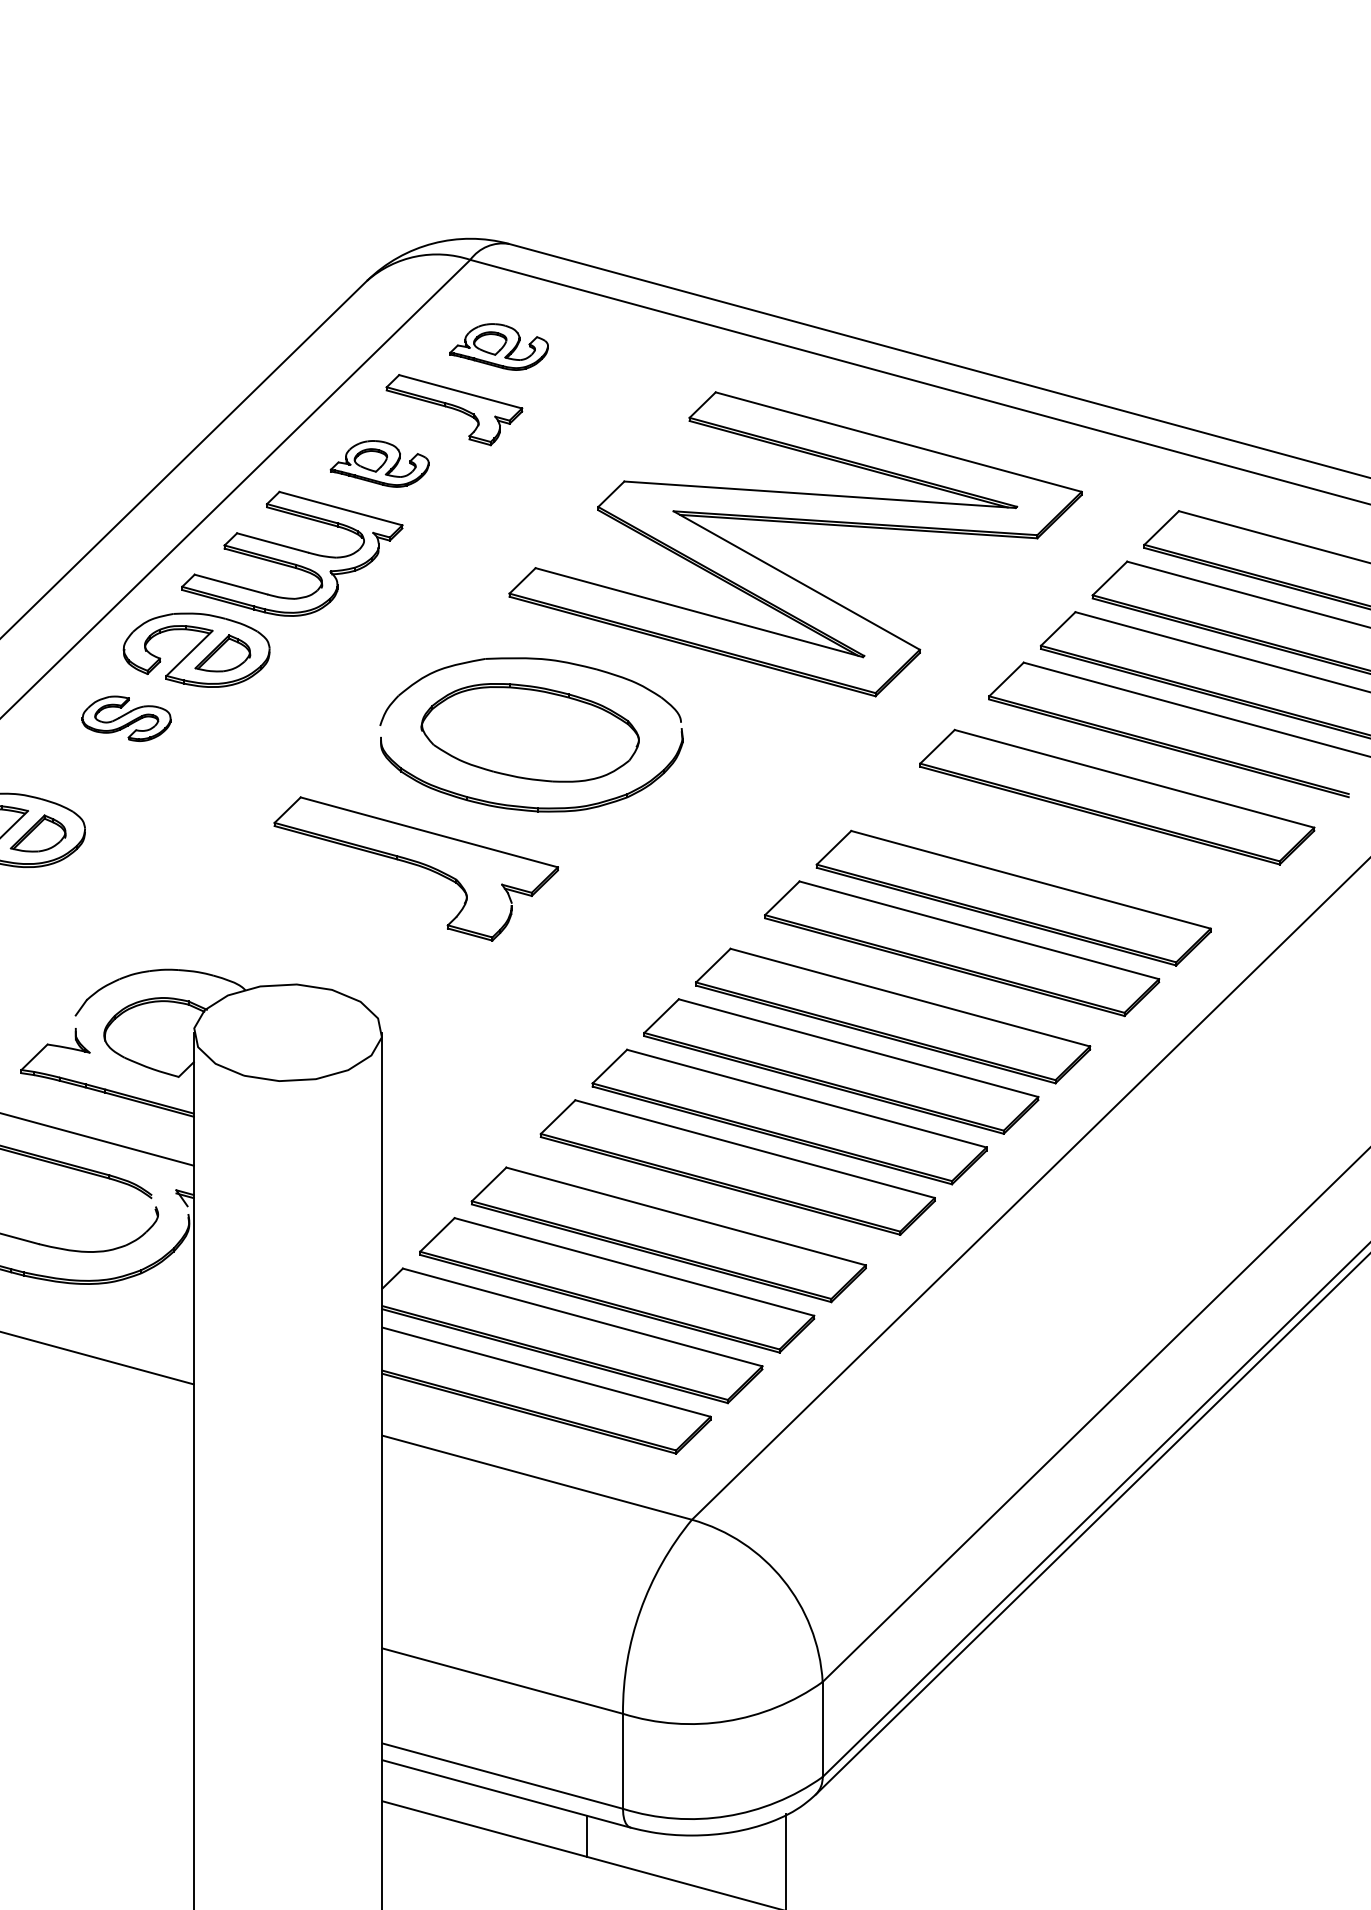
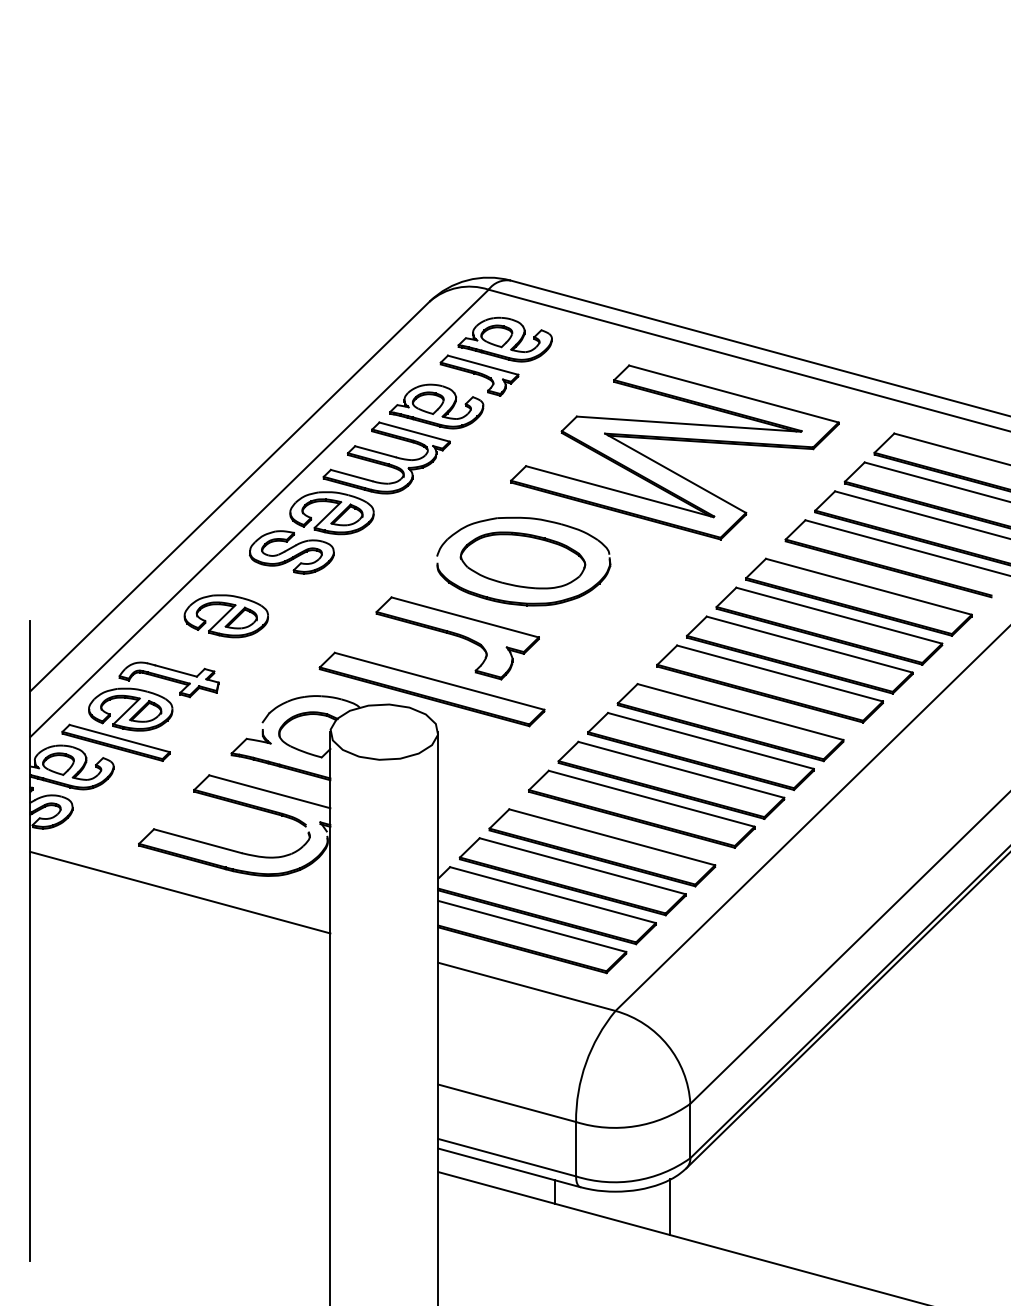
part: (497, 346) -> (504, 339), size x1.67
part: (379, 463) -> (436, 406), size x1.67
part: (125, 718) -> (291, 552), size x1.67
part: (1065, 846) -> (829, 625), added
part: (370, 958) -> (431, 689), added

